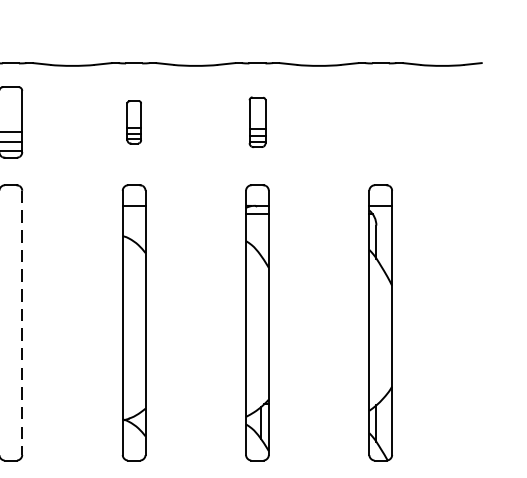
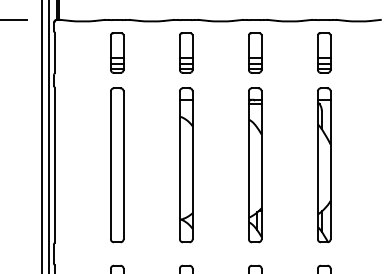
part: (134, 121) -> (186, 52), size x1.67
part: (257, 121) -> (255, 52), size x1.43
part: (381, 121) -> (324, 52), added
line: (21, 323) -> (123, 165), dashed -> solid

